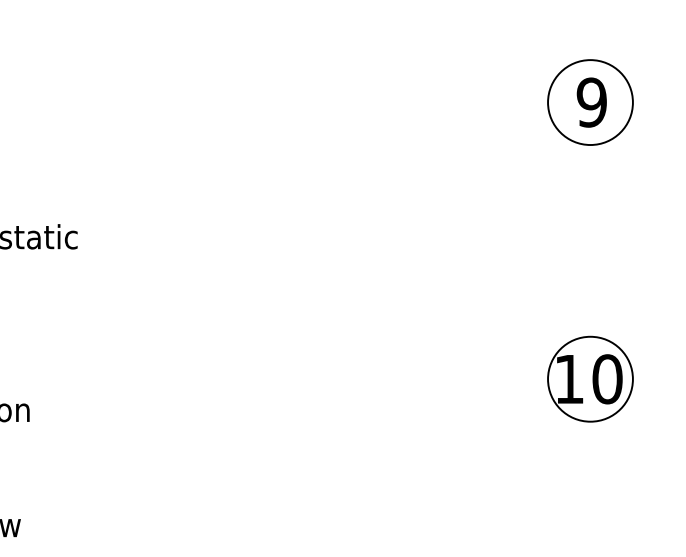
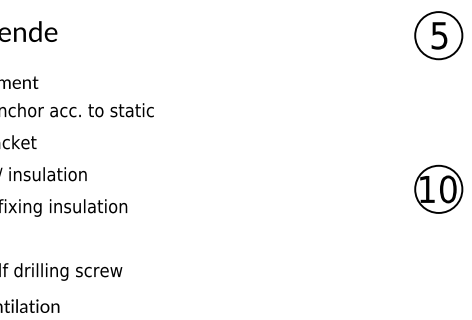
text: (591, 102) -> (439, 35), 9 -> 5

